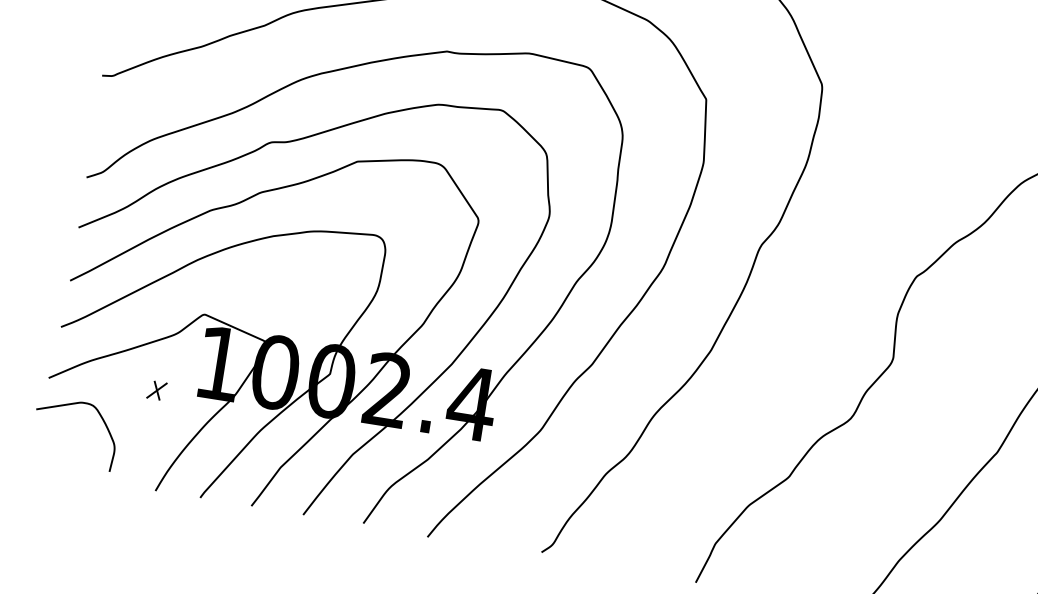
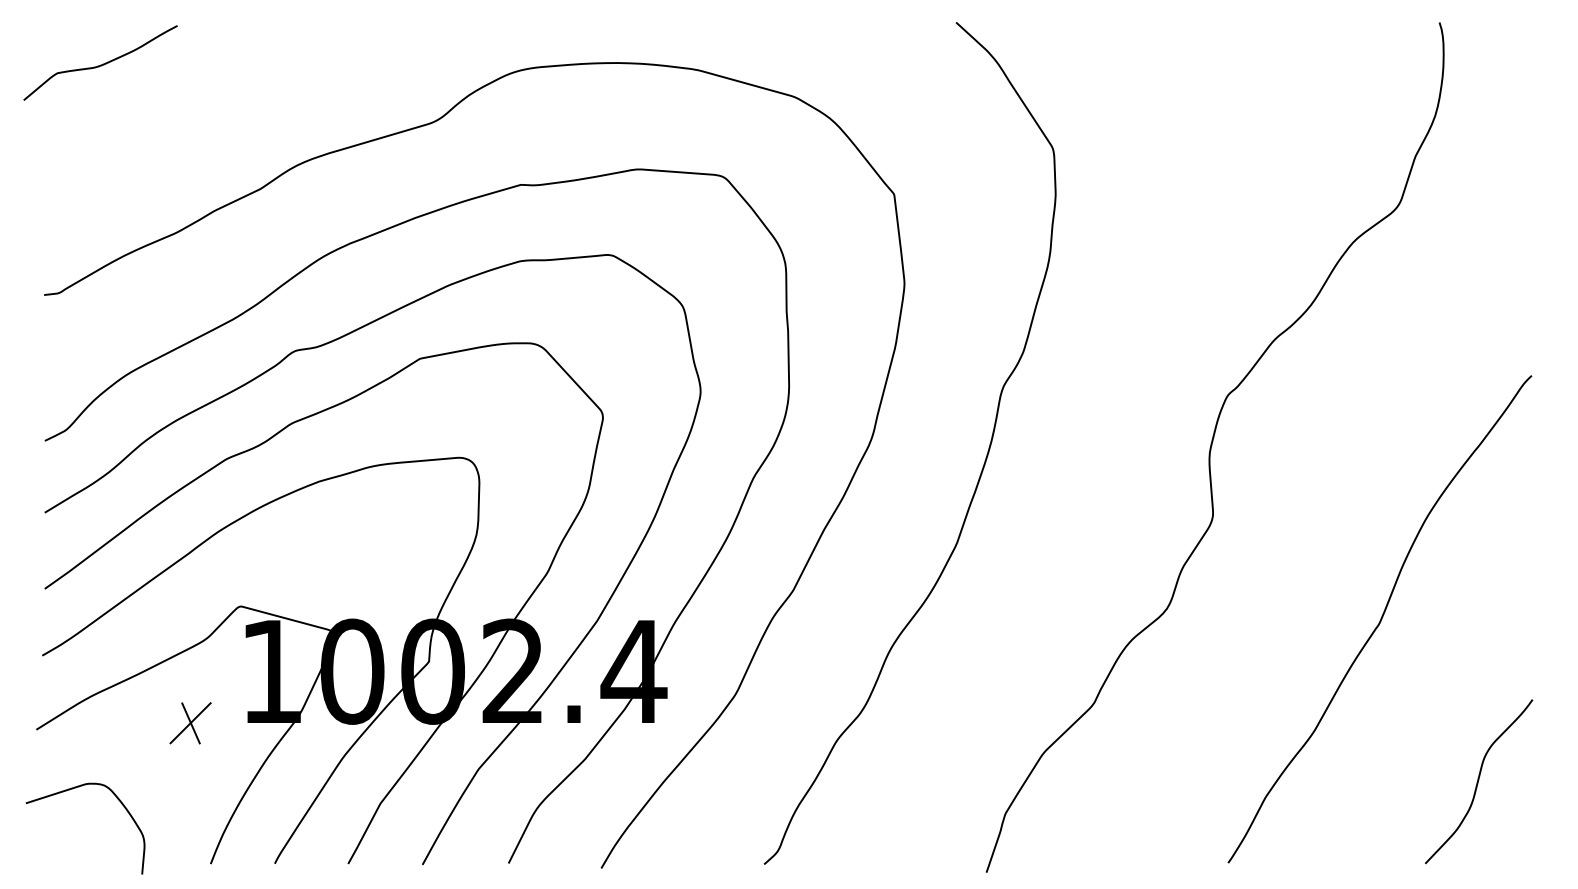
part: (156, 390) -> (190, 723), size x1.67
curve: (73, 404) -> (76, 788), moved

